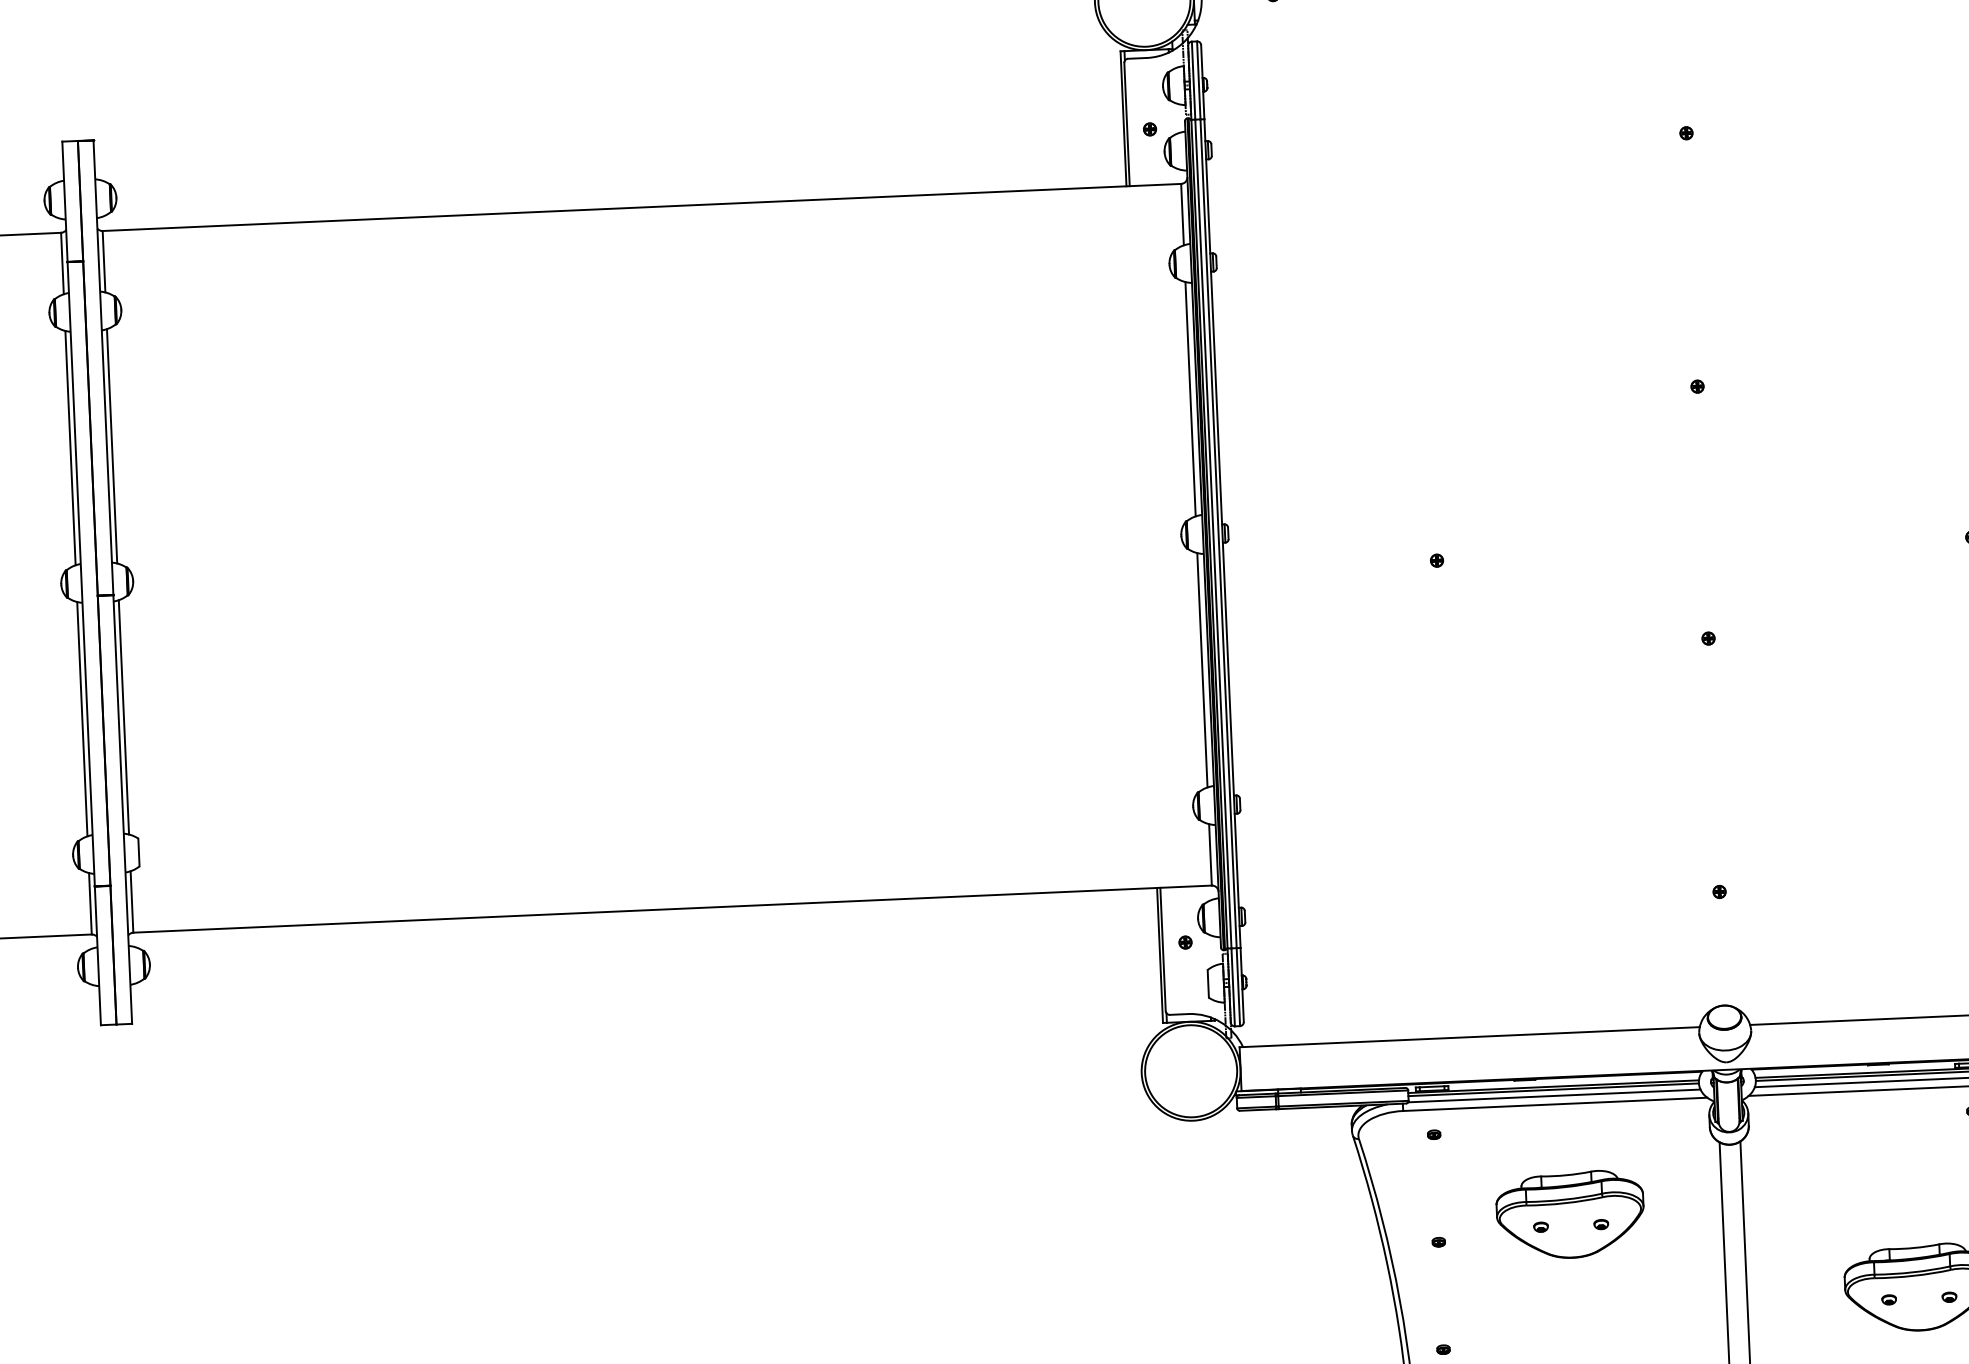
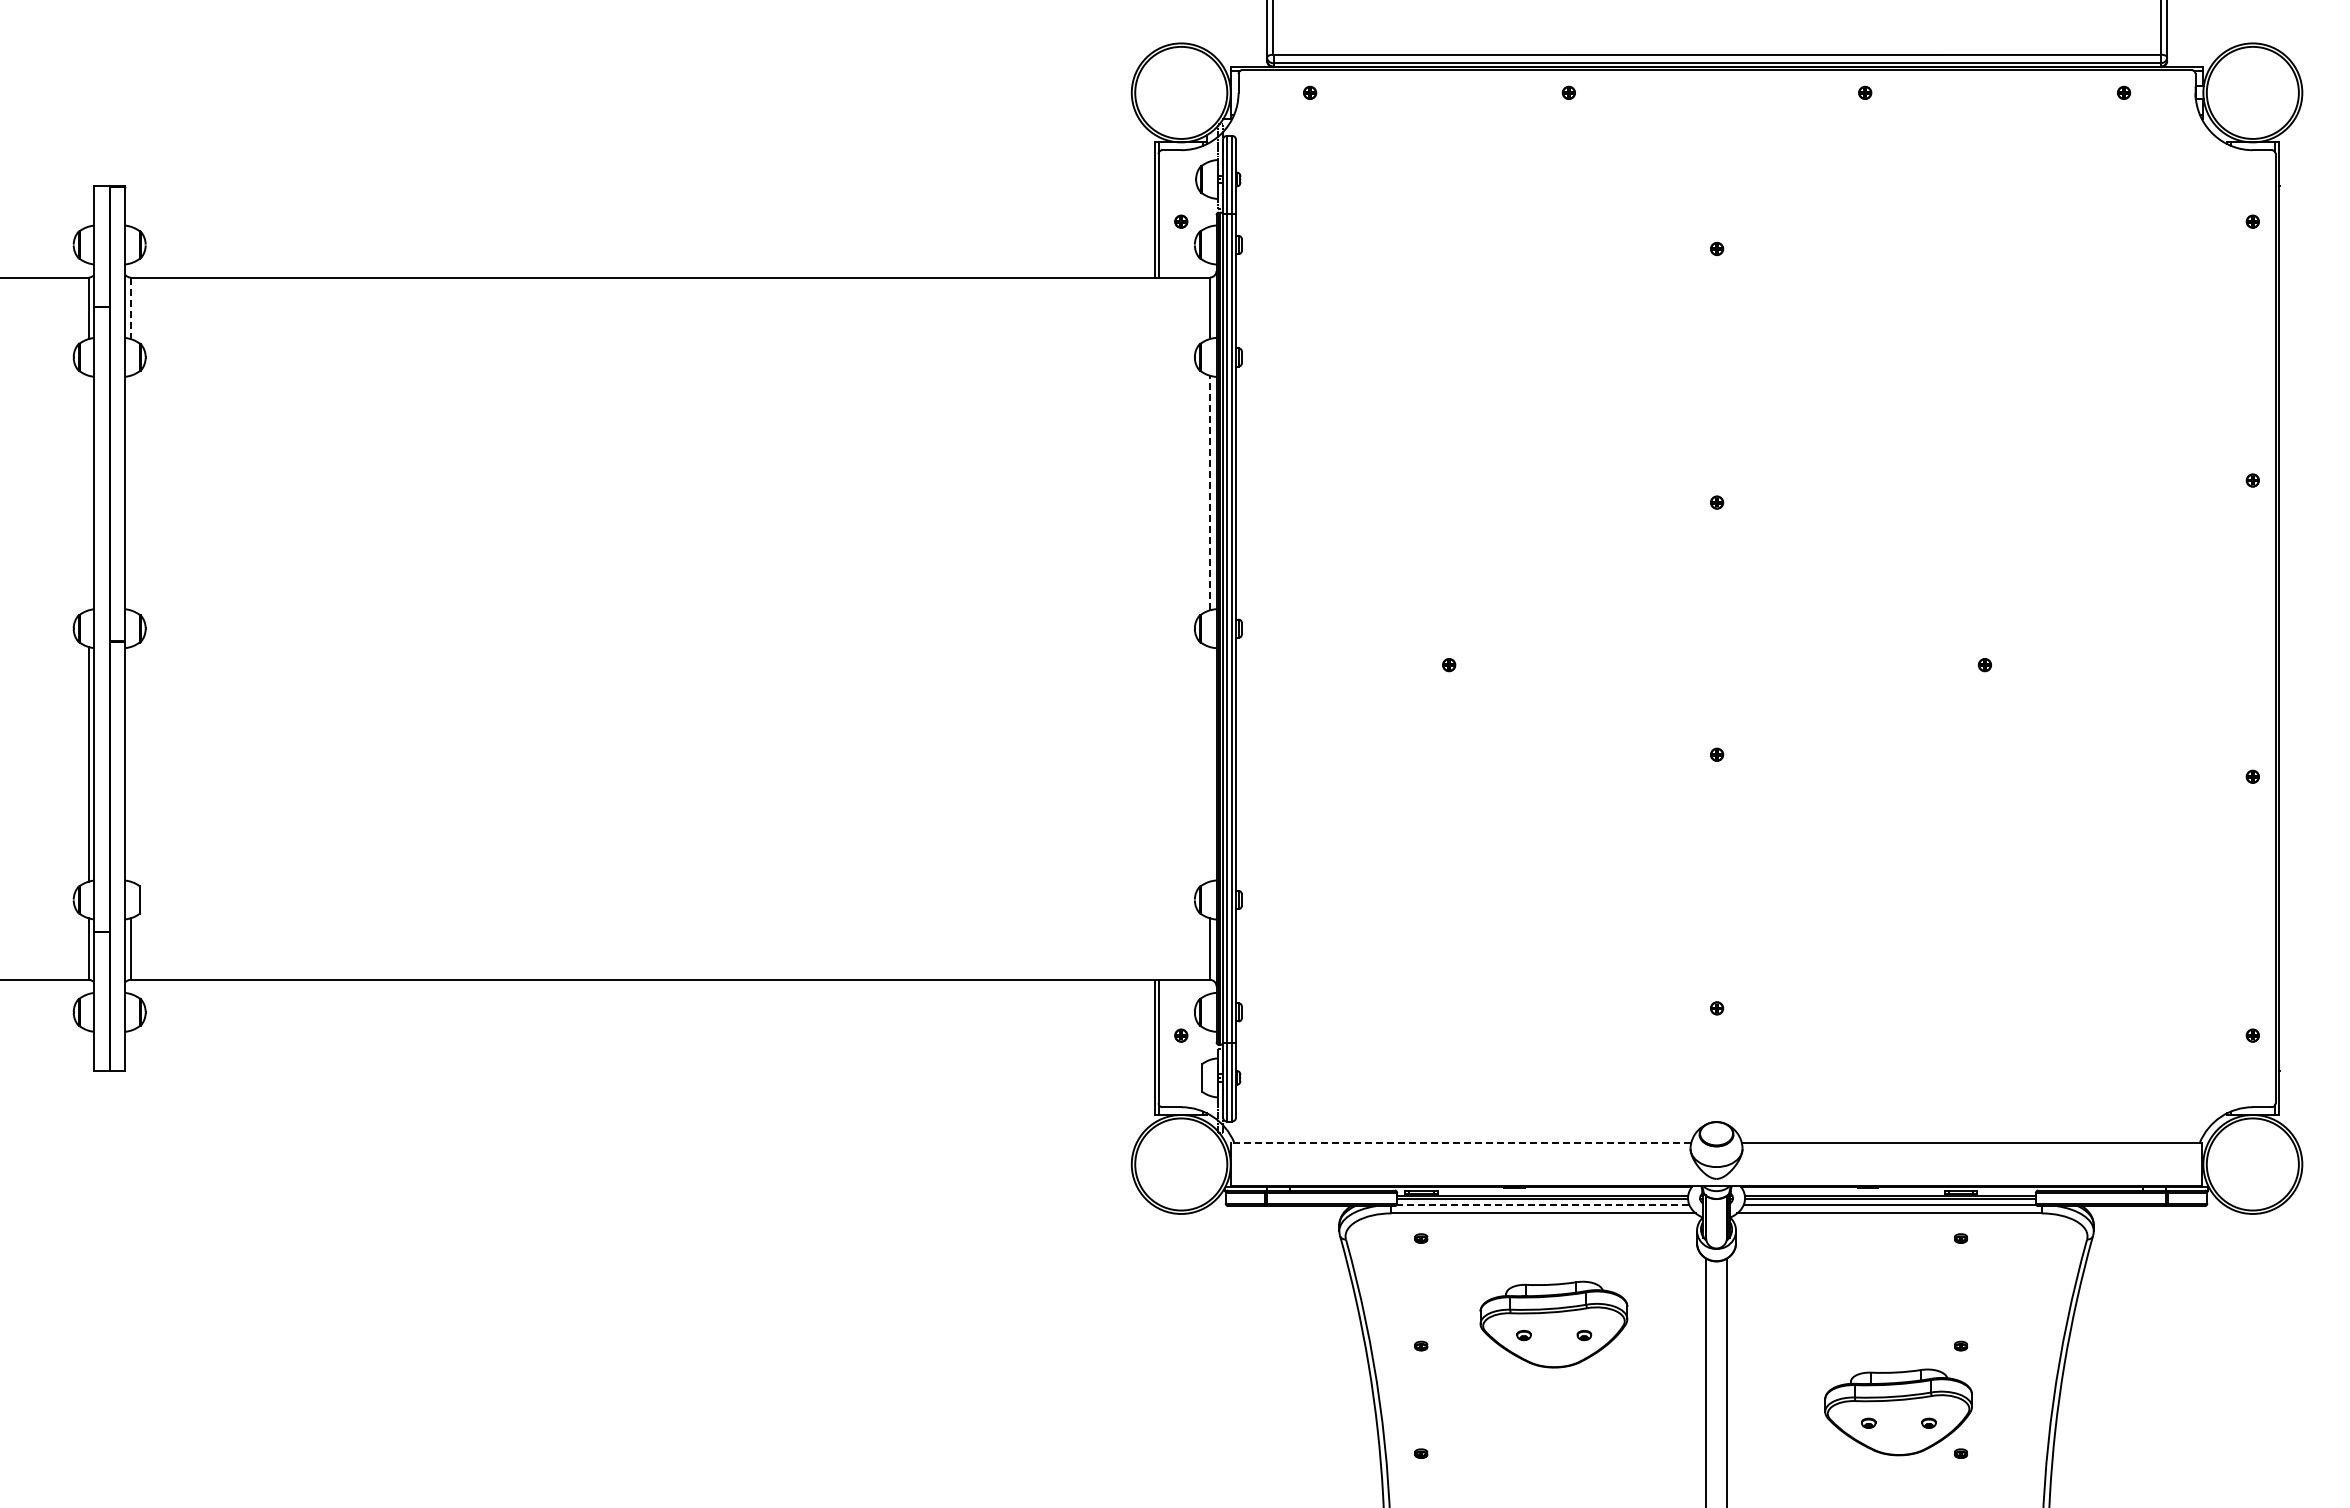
line: (104, 261) -> (130, 308), solid -> dashed
line: (1191, 398) -> (1210, 492), solid -> dashed
line: (112, 445) -> (130, 492), removed
line: (70, 447) -> (88, 492), removed
line: (1202, 670) -> (1210, 764), removed
line: (123, 717) -> (130, 764), removed
line: (1469, 1037) -> (1460, 1142), solid -> dashed
line: (1553, 1095) -> (1542, 1204), solid -> dashed

